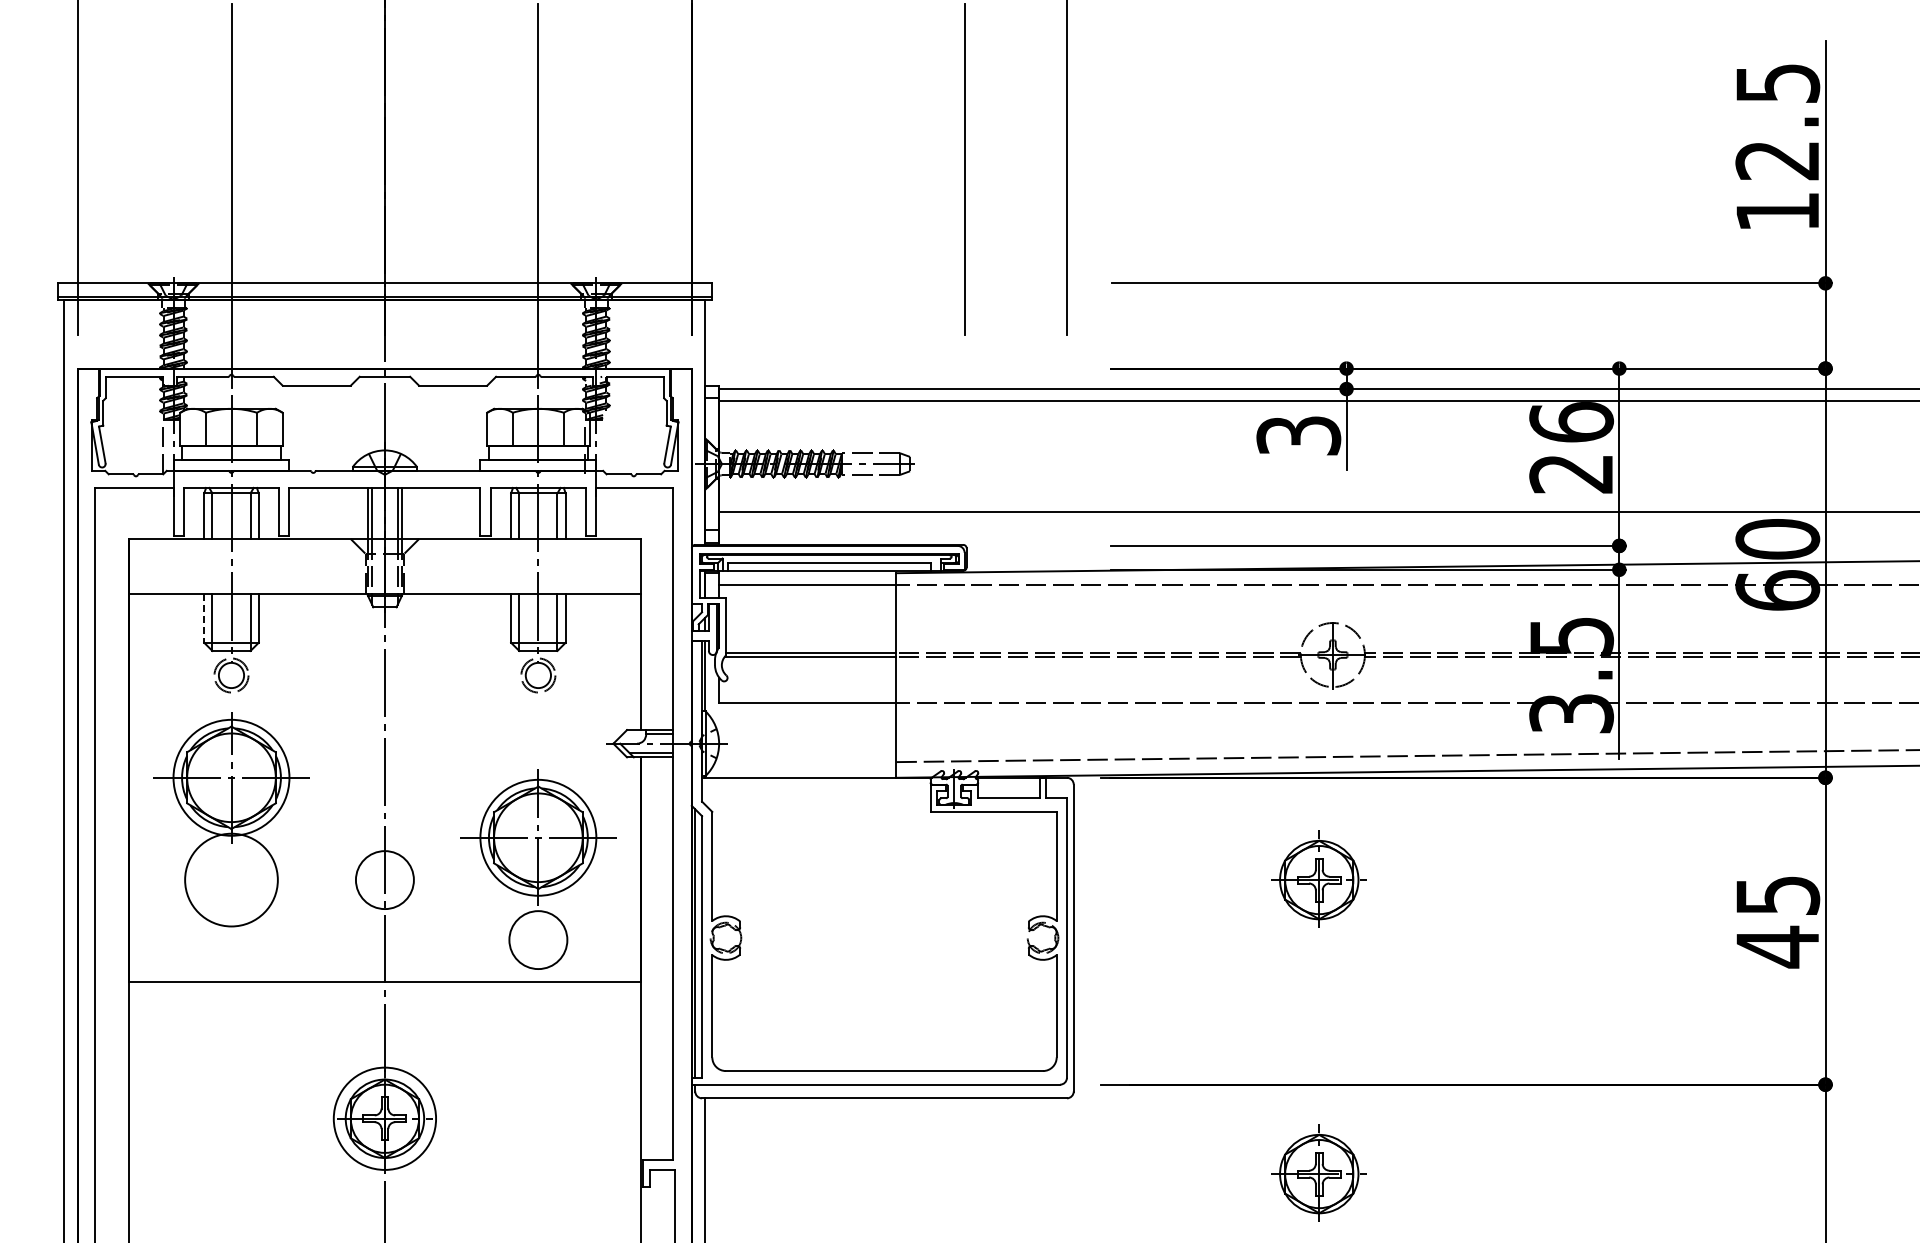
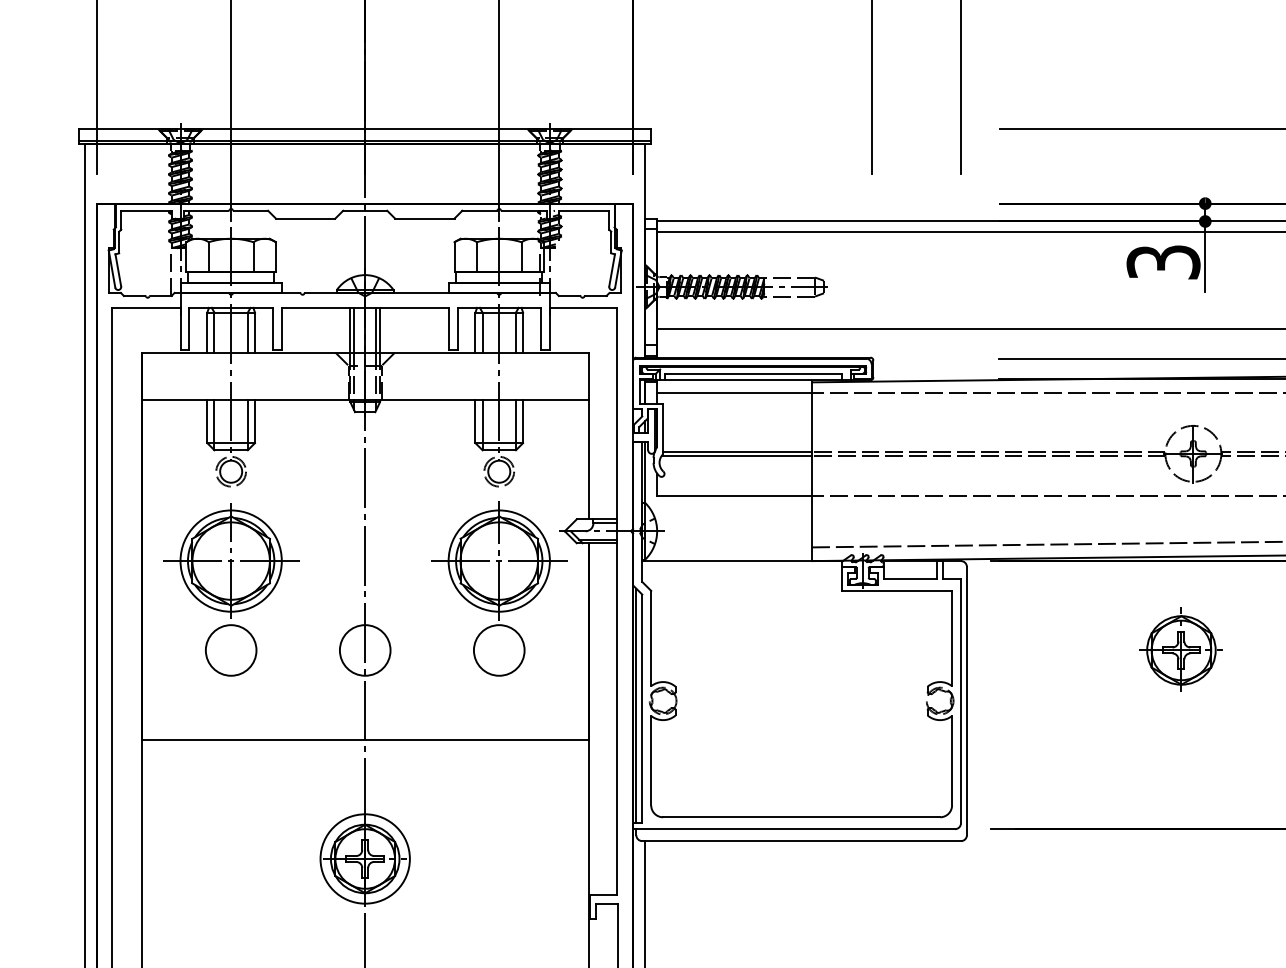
line: (204, 618) -> (207, 421), dashed -> solid
part: (538, 869) -> (499, 588), moved
circle: (231, 880) -> (231, 650), size x0.62
part: (1318, 1172) -> (1180, 905), removed

